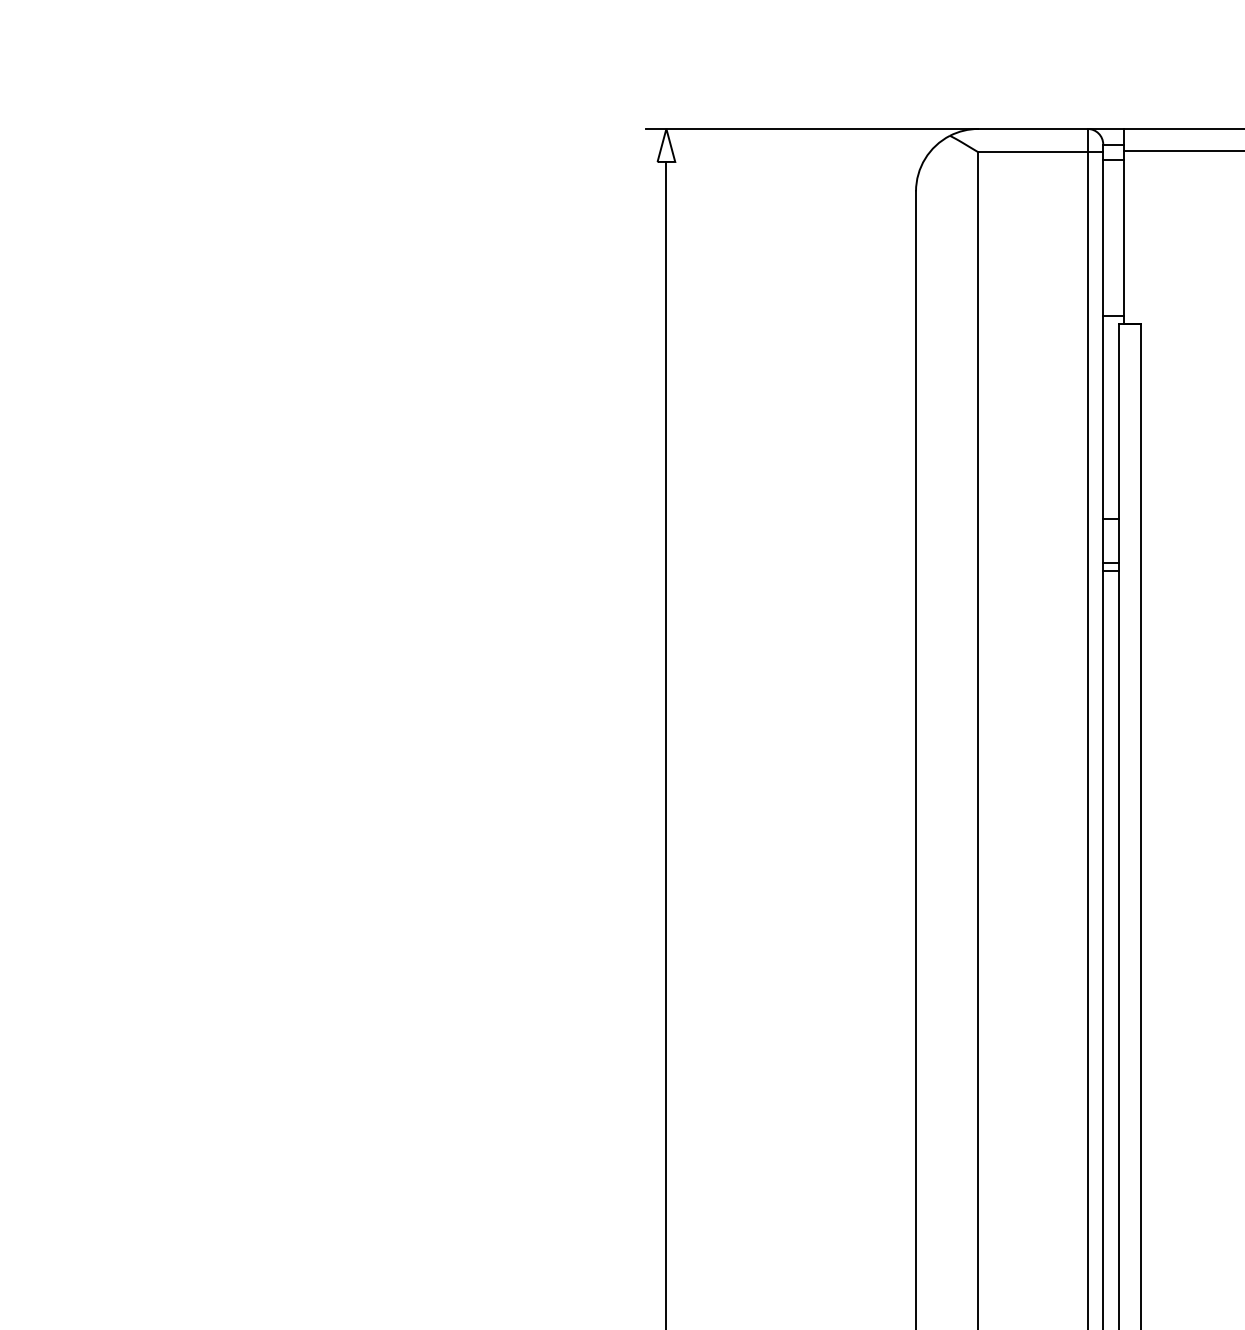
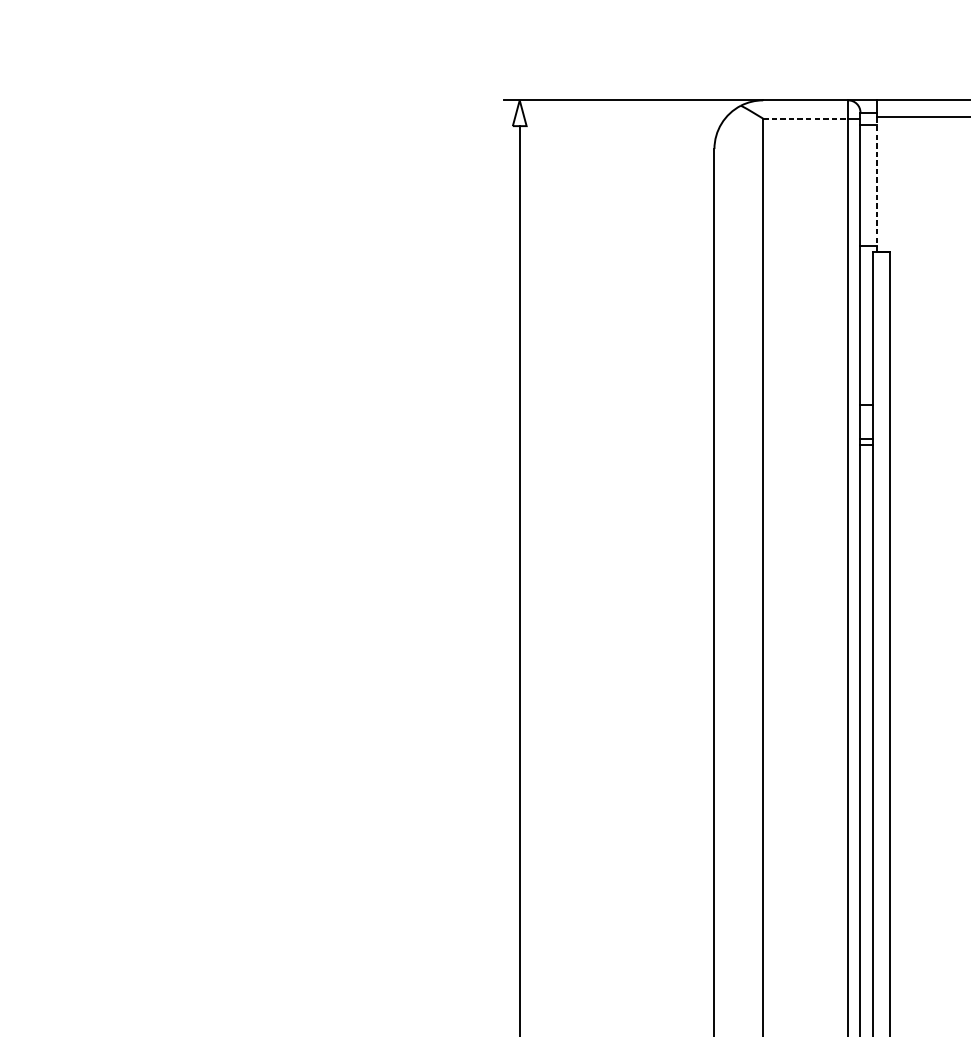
line: (1033, 152) -> (806, 118), solid -> dashed
line: (1124, 237) -> (877, 185), solid -> dashed

